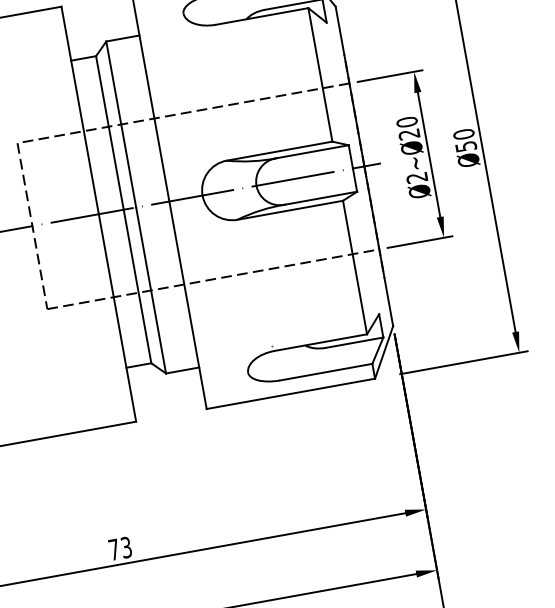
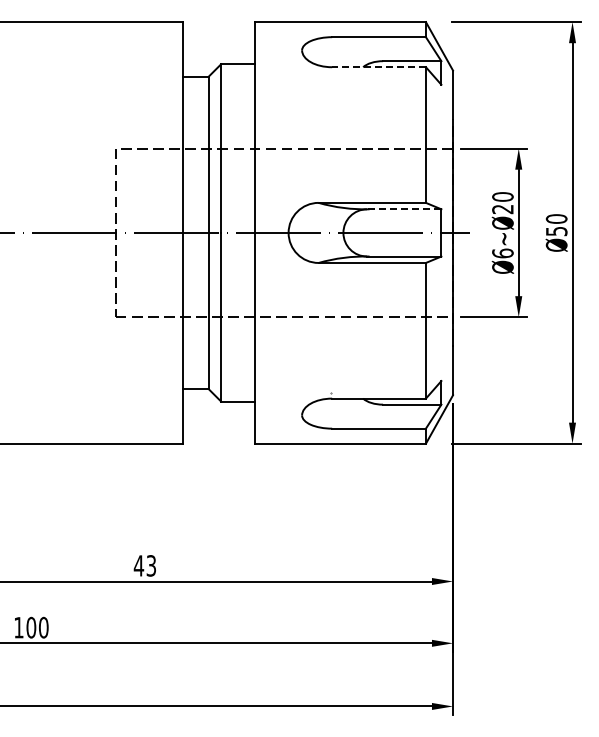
line: (262, 16) -> (379, 67), solid -> dashed
line: (311, 152) -> (403, 209), solid -> dashed
text: (416, 177) -> (502, 253), Ø2~Ø -> Ø6~Ø
text: (113, 549) -> (138, 565), 73 -> 43

